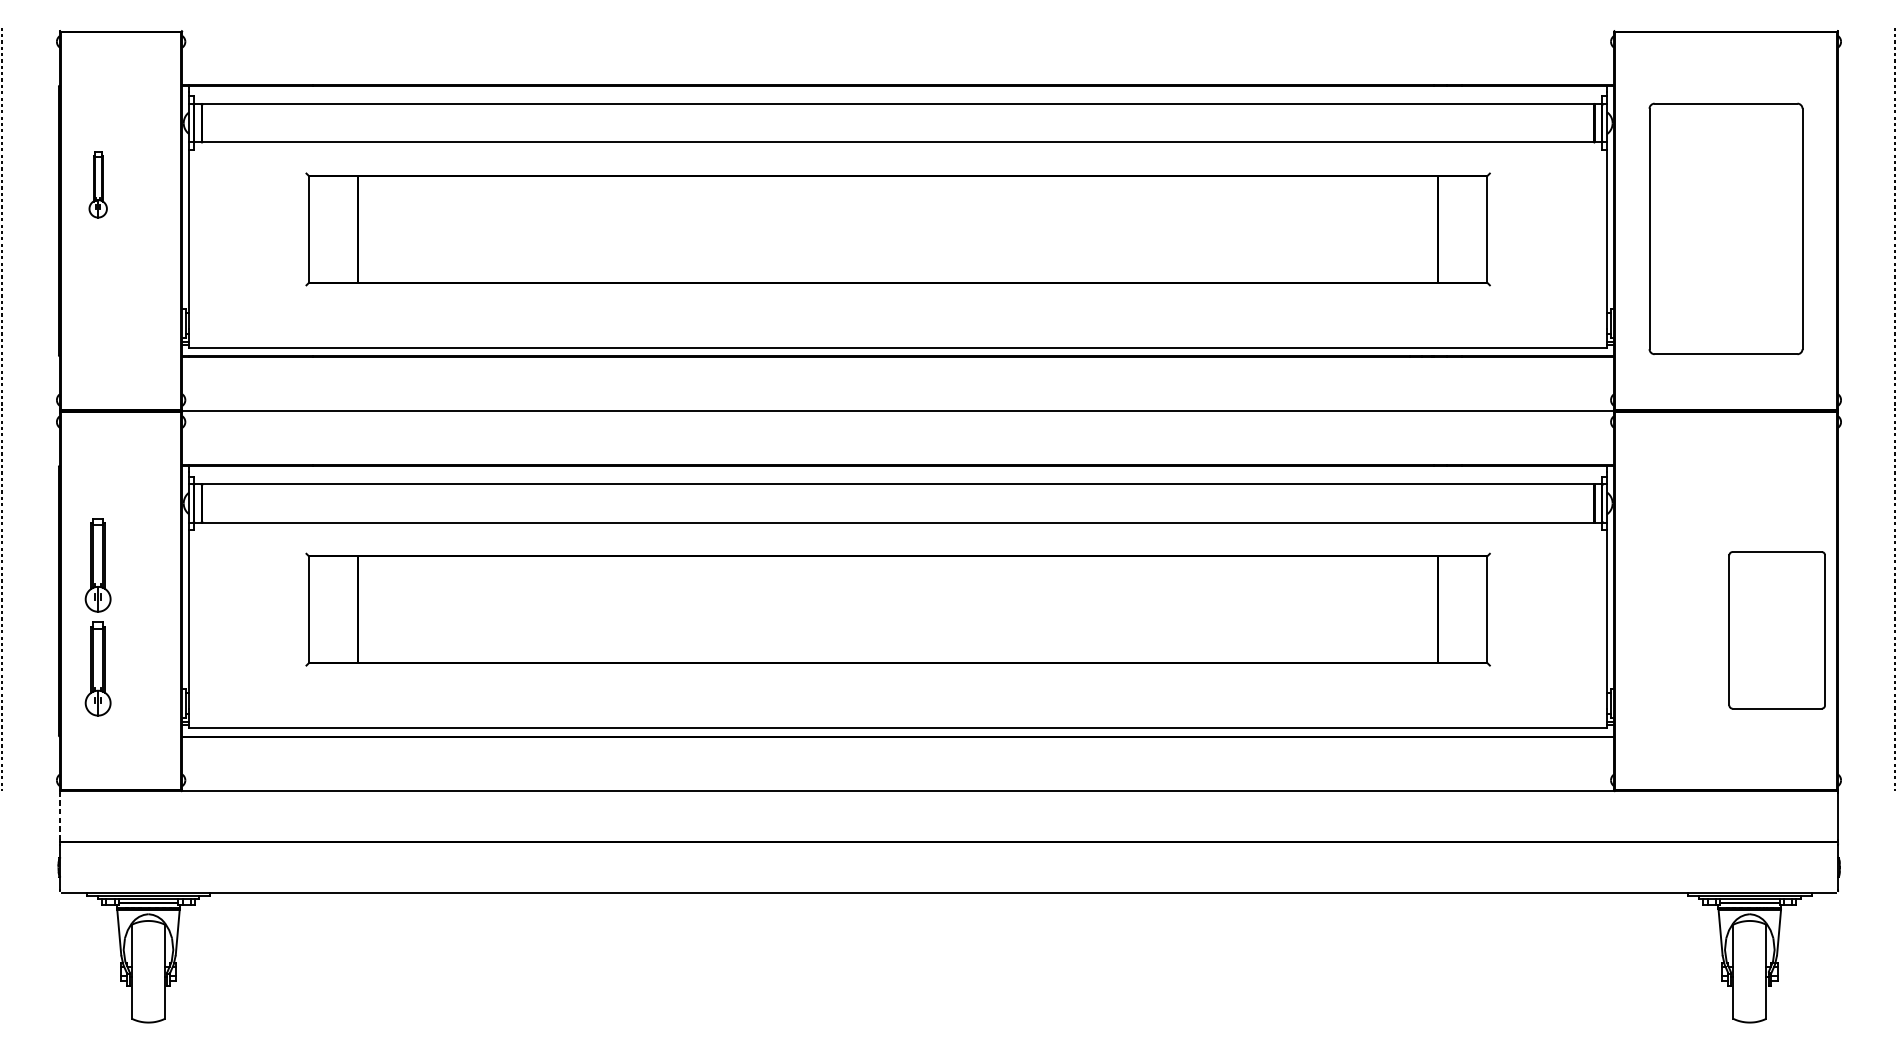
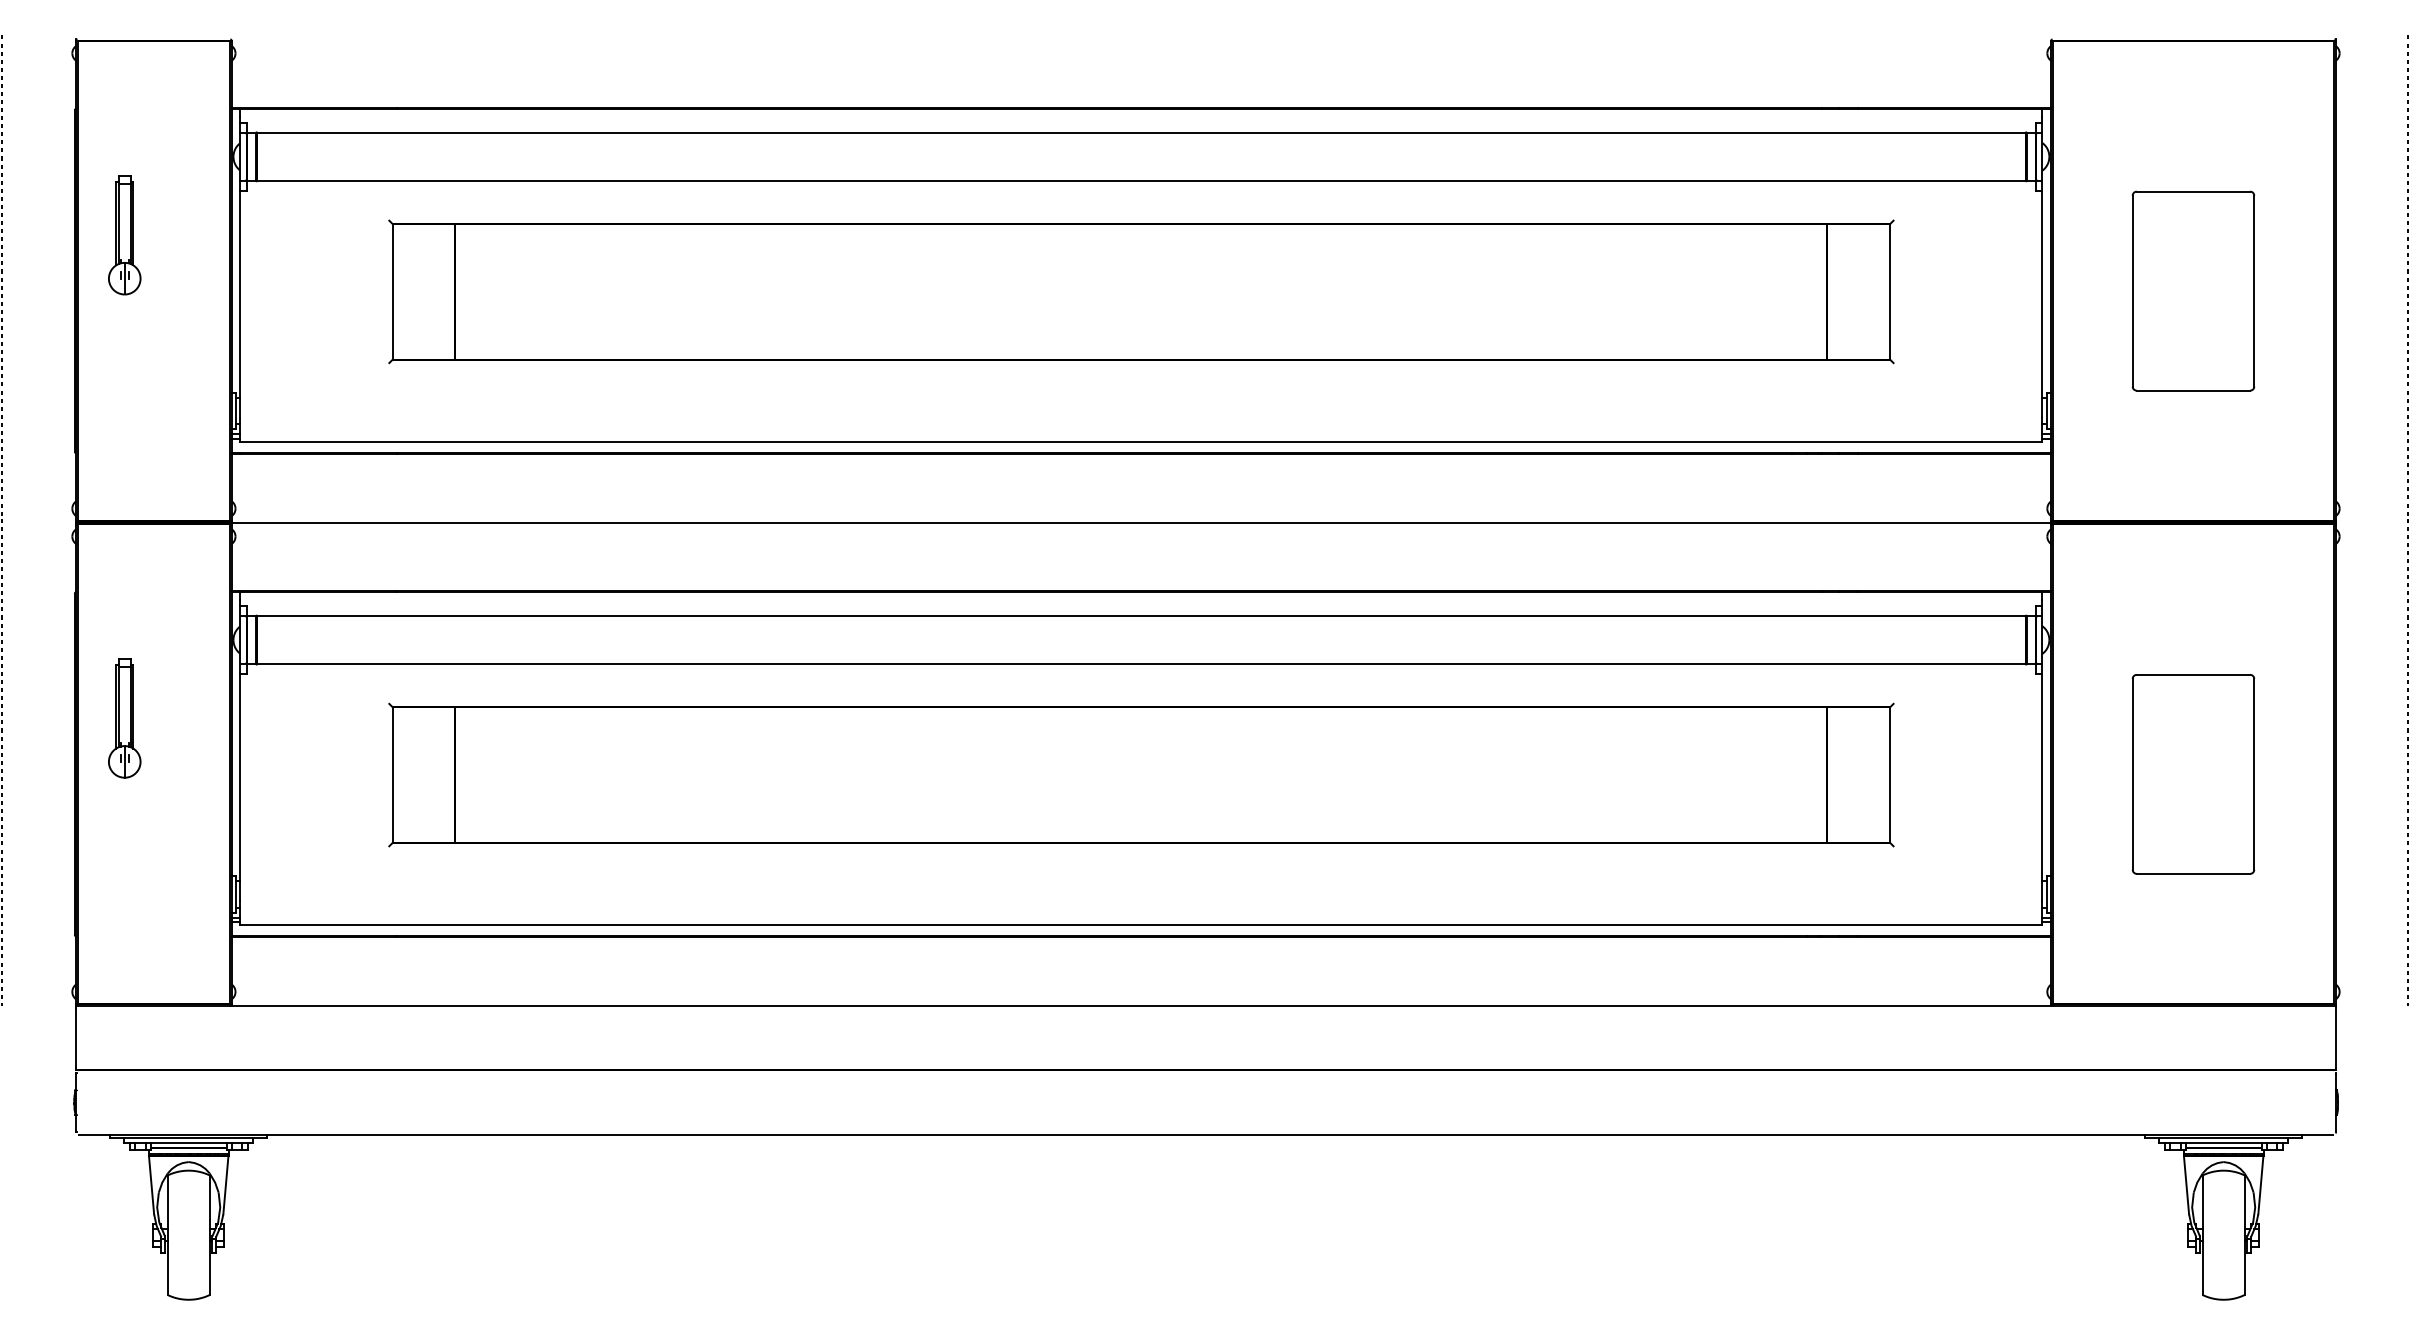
part: (97, 185) -> (124, 235), size x1.43
part: (1726, 228) -> (2193, 290), size x0.62
part: (1777, 630) -> (2193, 774), moved
part: (97, 669) -> (124, 850), removed
line: (60, 816) -> (76, 1037), dashed -> solid

